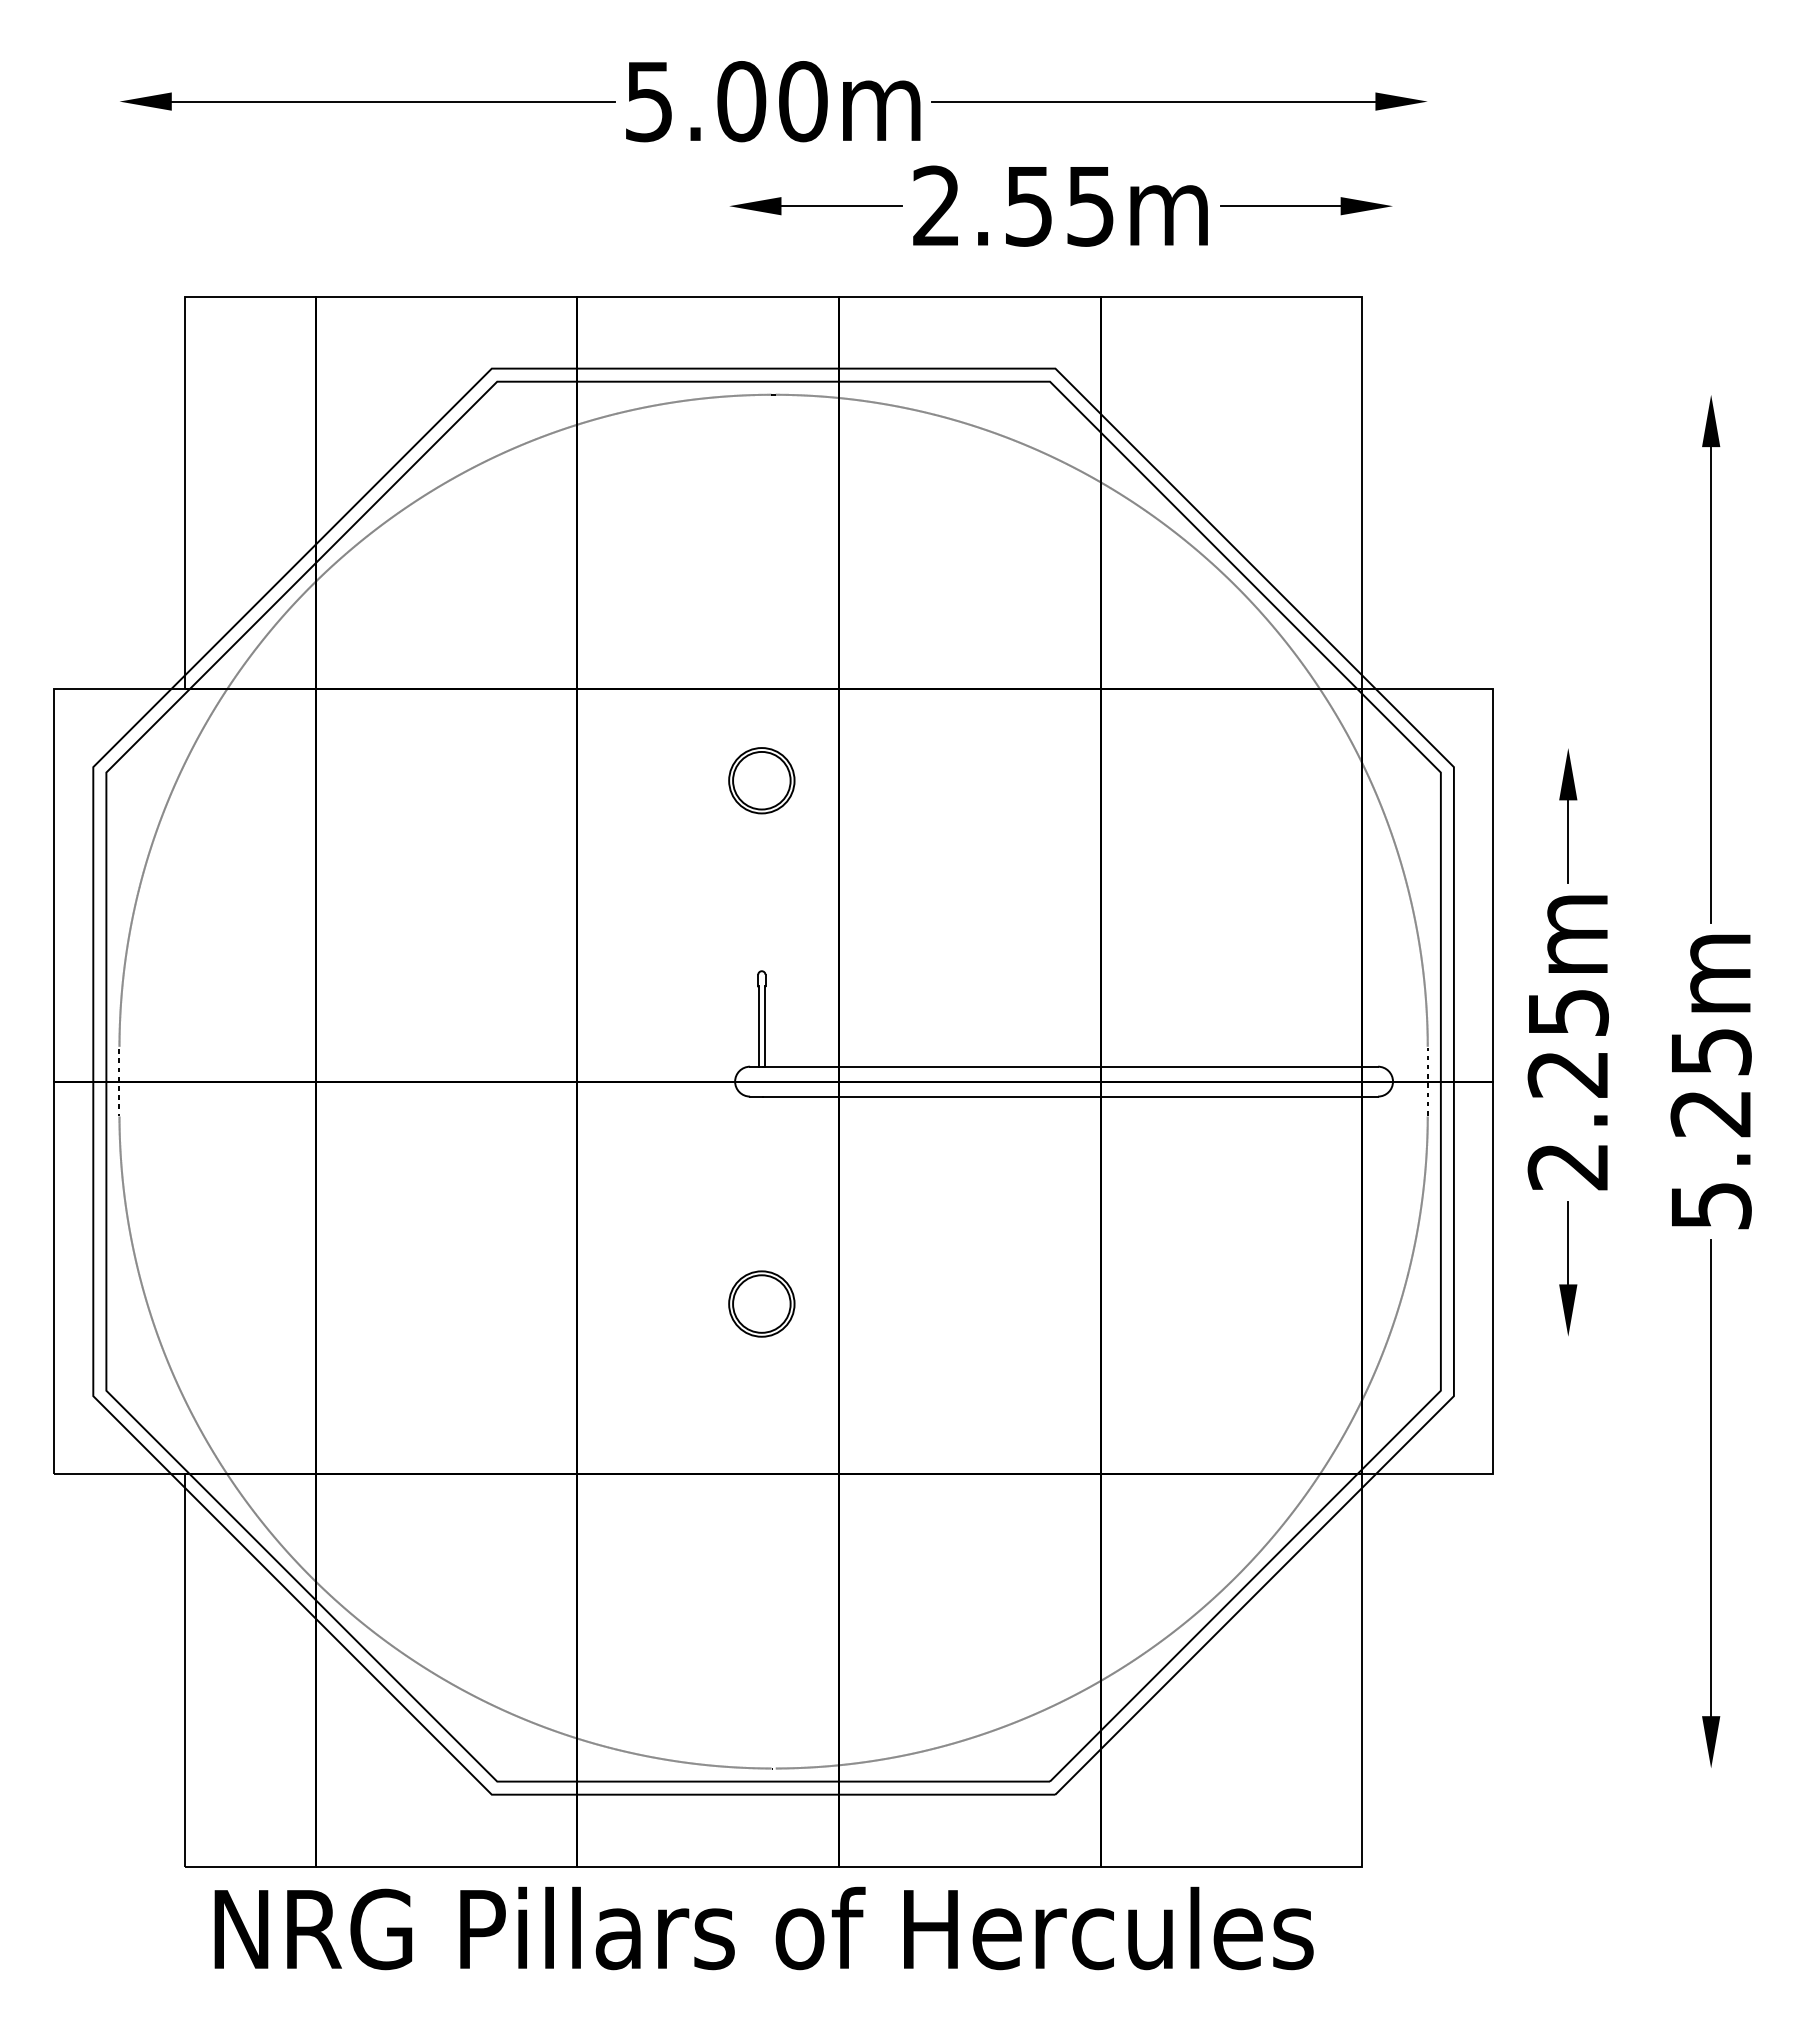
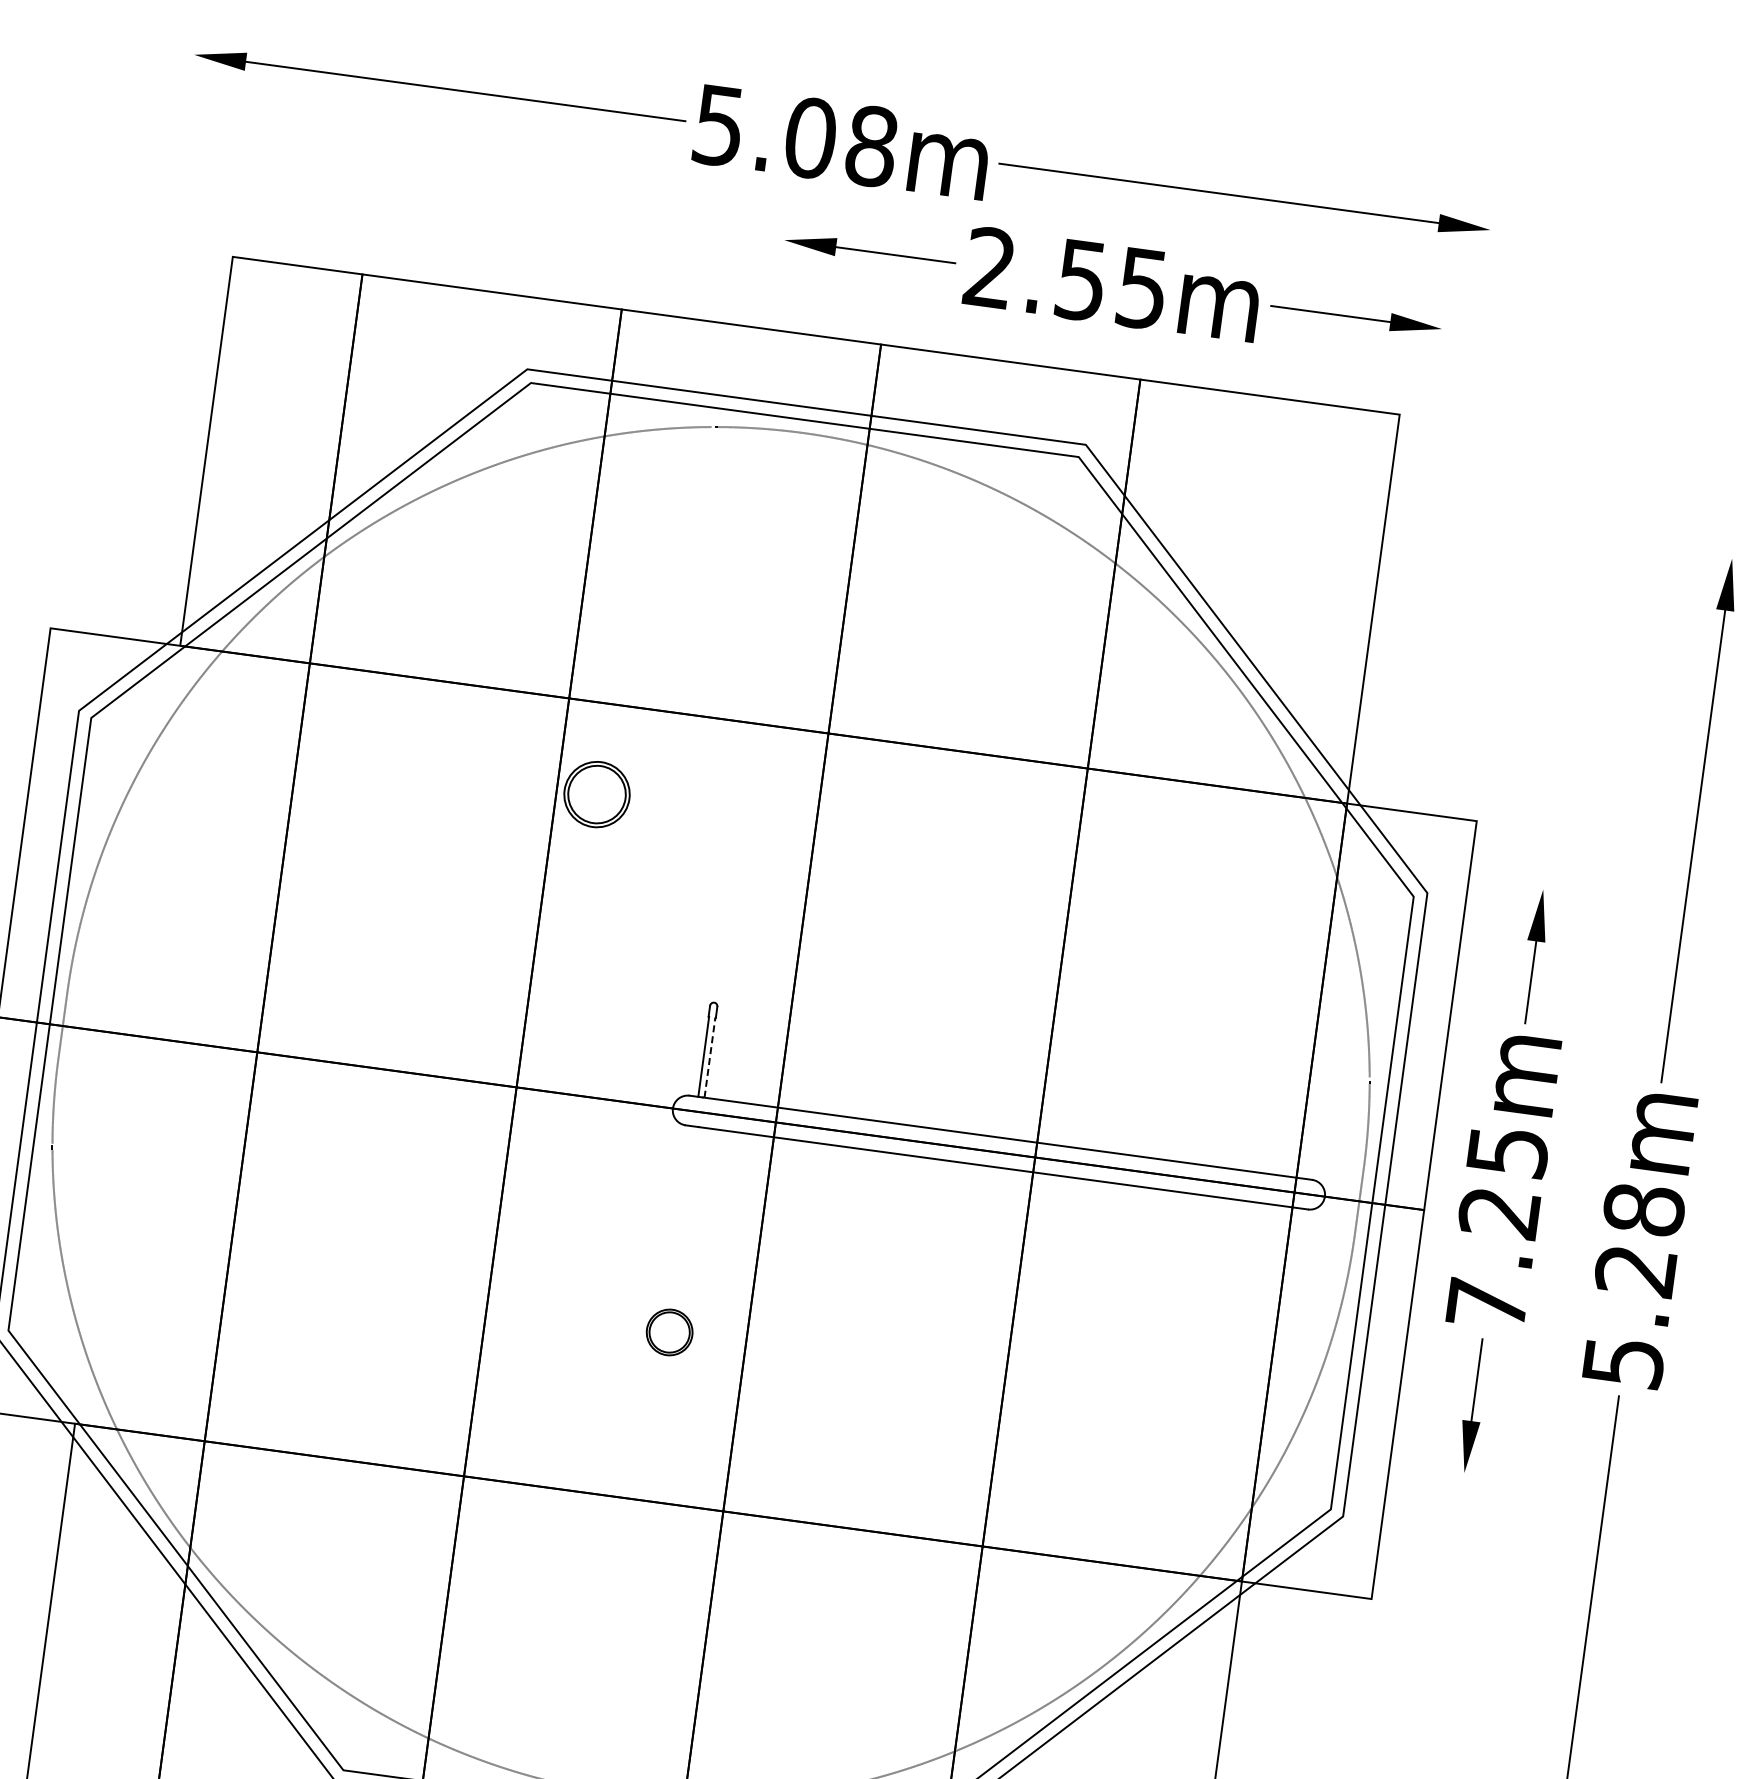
text: (803, 101) -> (872, 146), 5.00m -> 5.08m
part: (761, 780) -> (596, 794), moved
line: (764, 1025) -> (709, 1056), solid -> dashed
text: (1710, 1051) -> (1643, 1209), 5.25m -> 5.28m
text: (1567, 1167) -> (1486, 1305), 2.25m -> 7.25m
part: (761, 1303) -> (669, 1331), size x0.7

